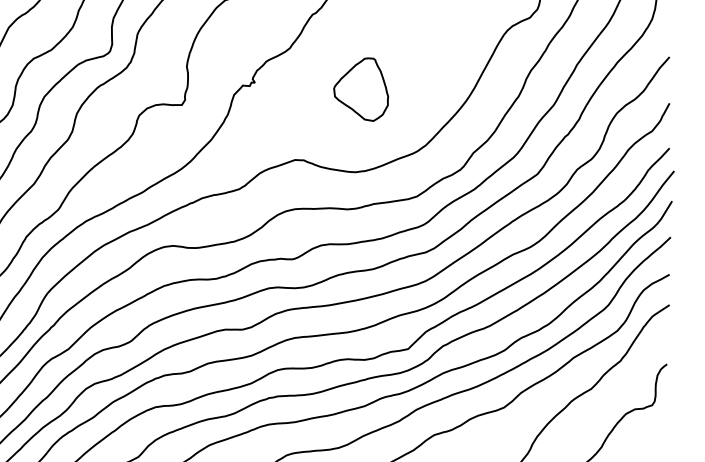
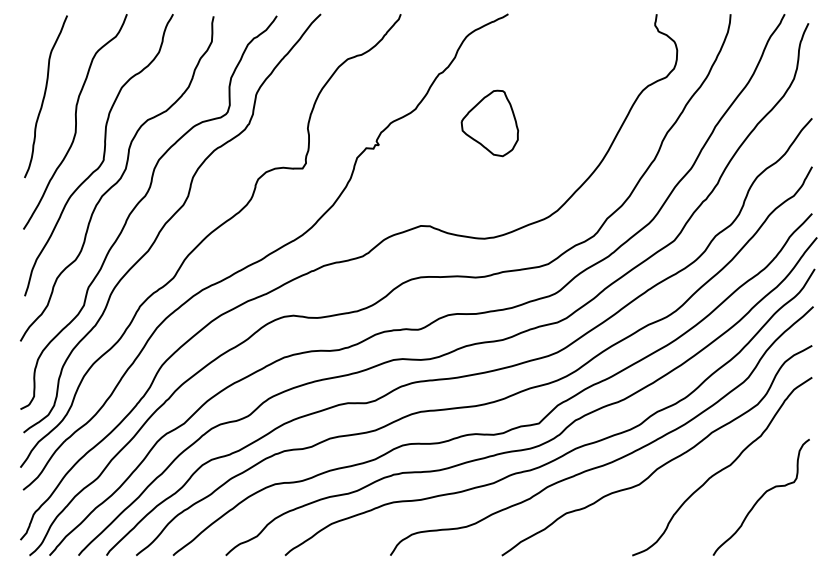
part: (360, 89) -> (489, 123), moved

